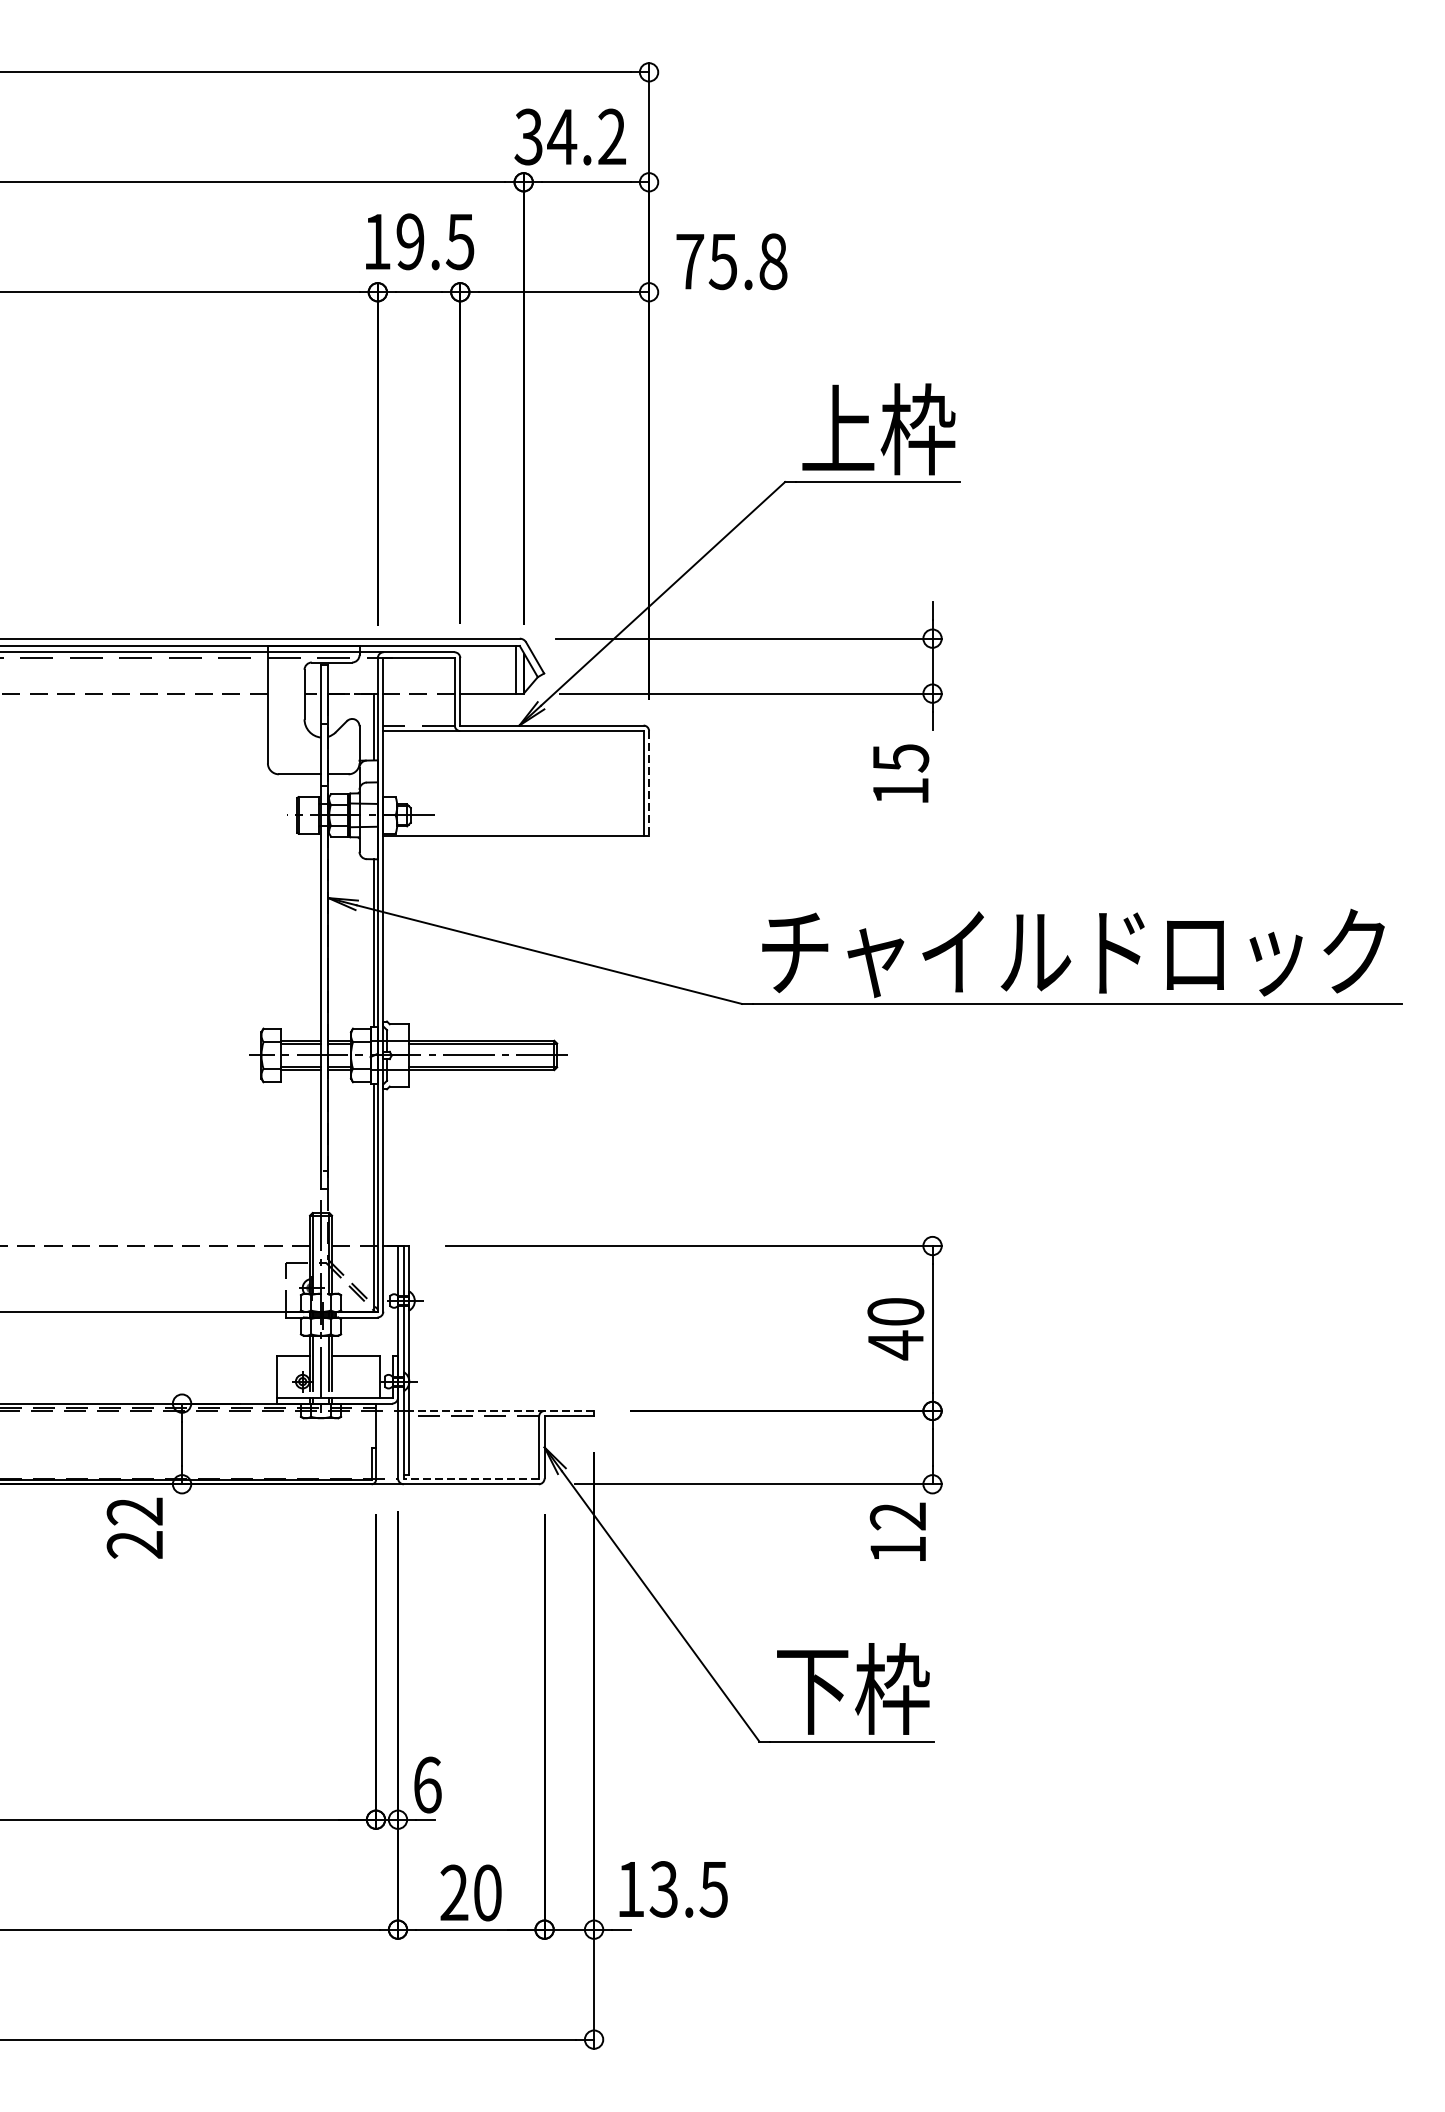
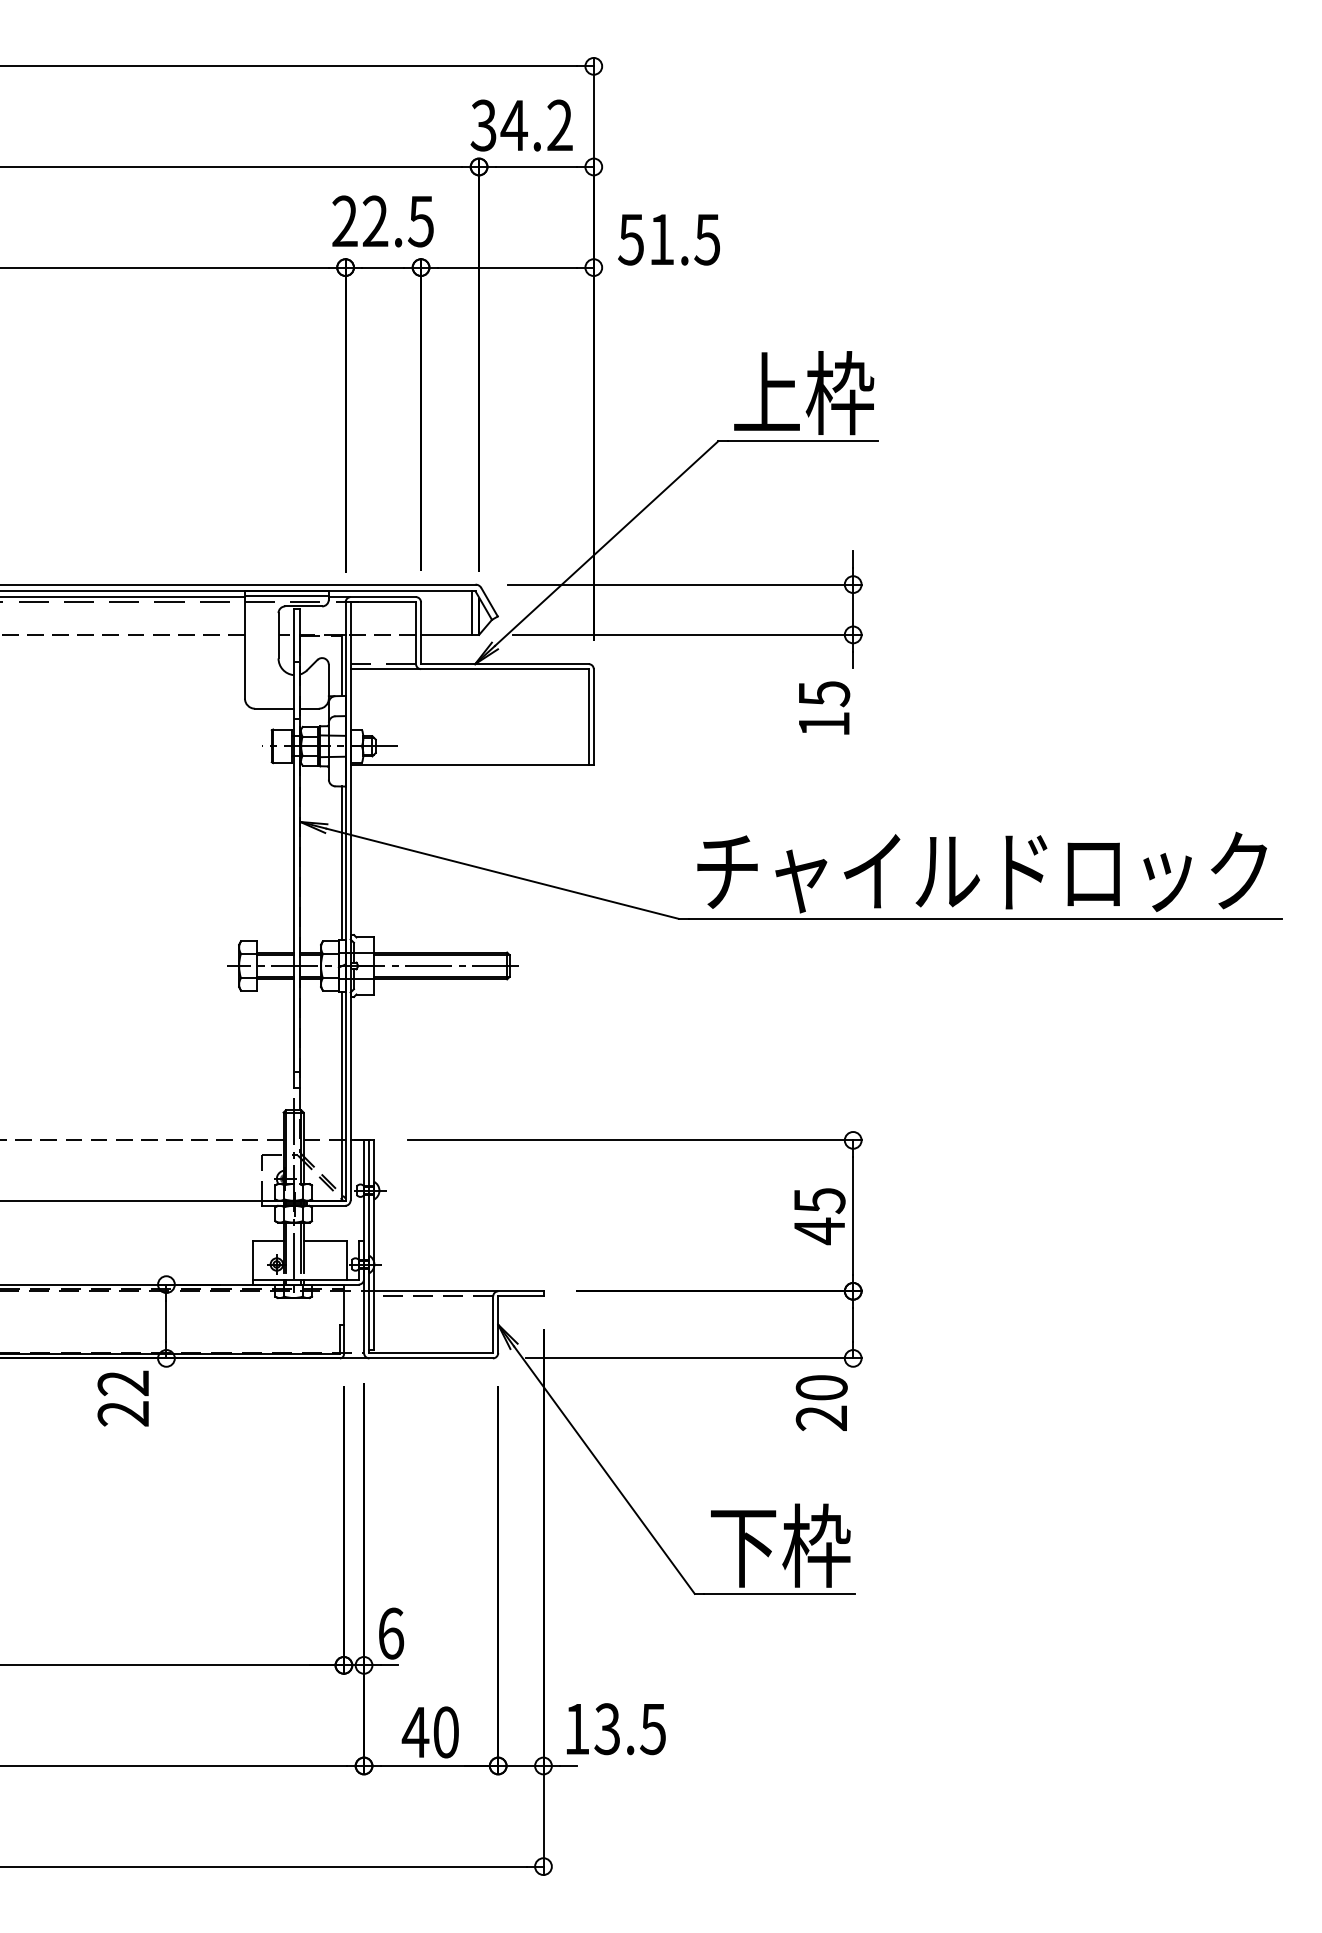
text: (394, 241) -> (360, 221), 19.5 -> 22.5
text: (731, 261) -> (669, 239), 75.8 -> 51.5
line: (648, 782) -> (593, 716), dashed -> solid
text: (895, 1312) -> (819, 1201), 40 -> 45
line: (501, 1411) -> (458, 1291), dashed -> solid
line: (470, 1478) -> (430, 1353), dashed -> solid
text: (897, 1532) -> (821, 1402), 12 -> 20
text: (454, 1891) -> (415, 1731), 20 -> 40

